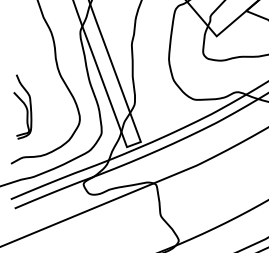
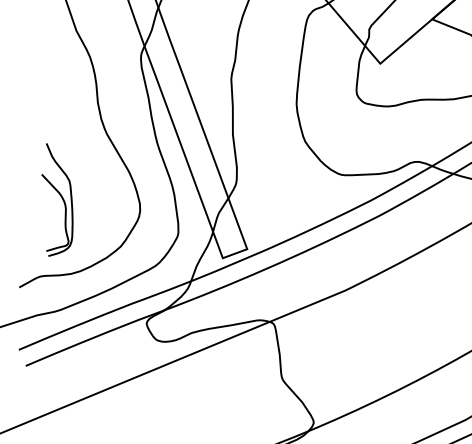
part: (22, 106) -> (56, 199), moved

